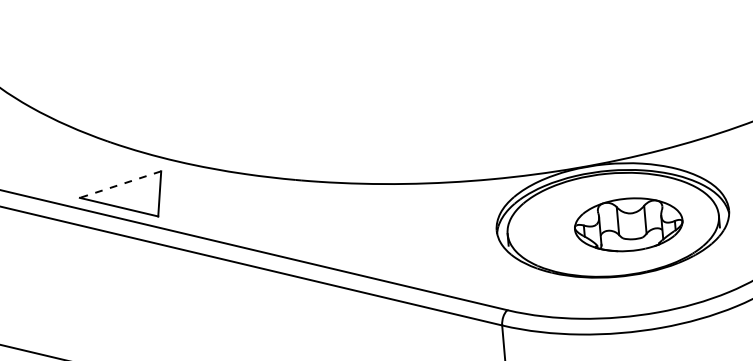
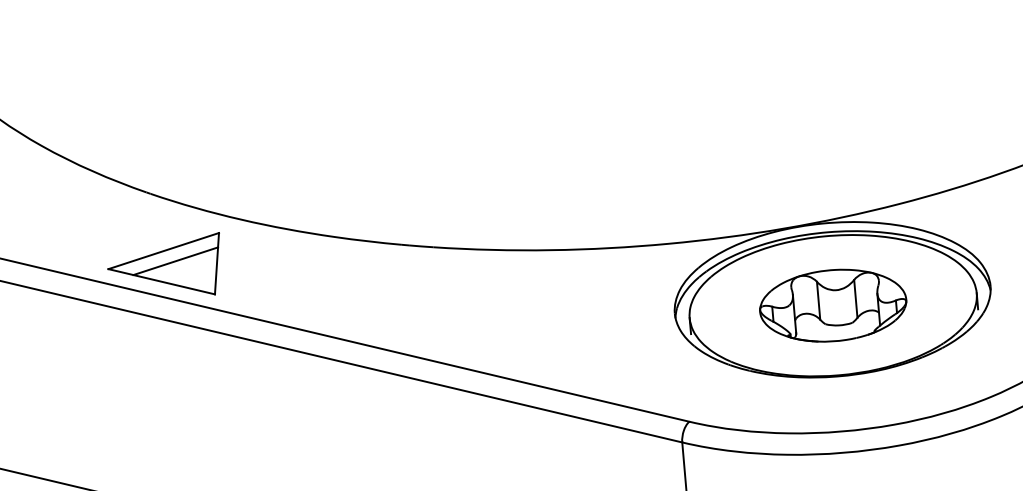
line: (120, 184) -> (163, 251), dashed -> solid
line: (129, 192) -> (175, 261), added
part: (628, 224) -> (833, 305), moved

